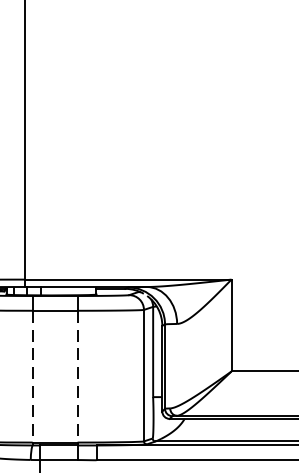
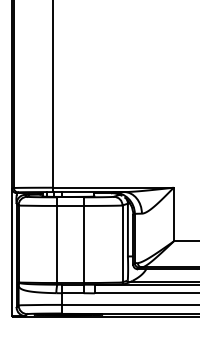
line: (32, 376) -> (57, 244), dashed -> solid
line: (77, 376) -> (83, 244), dashed -> solid

